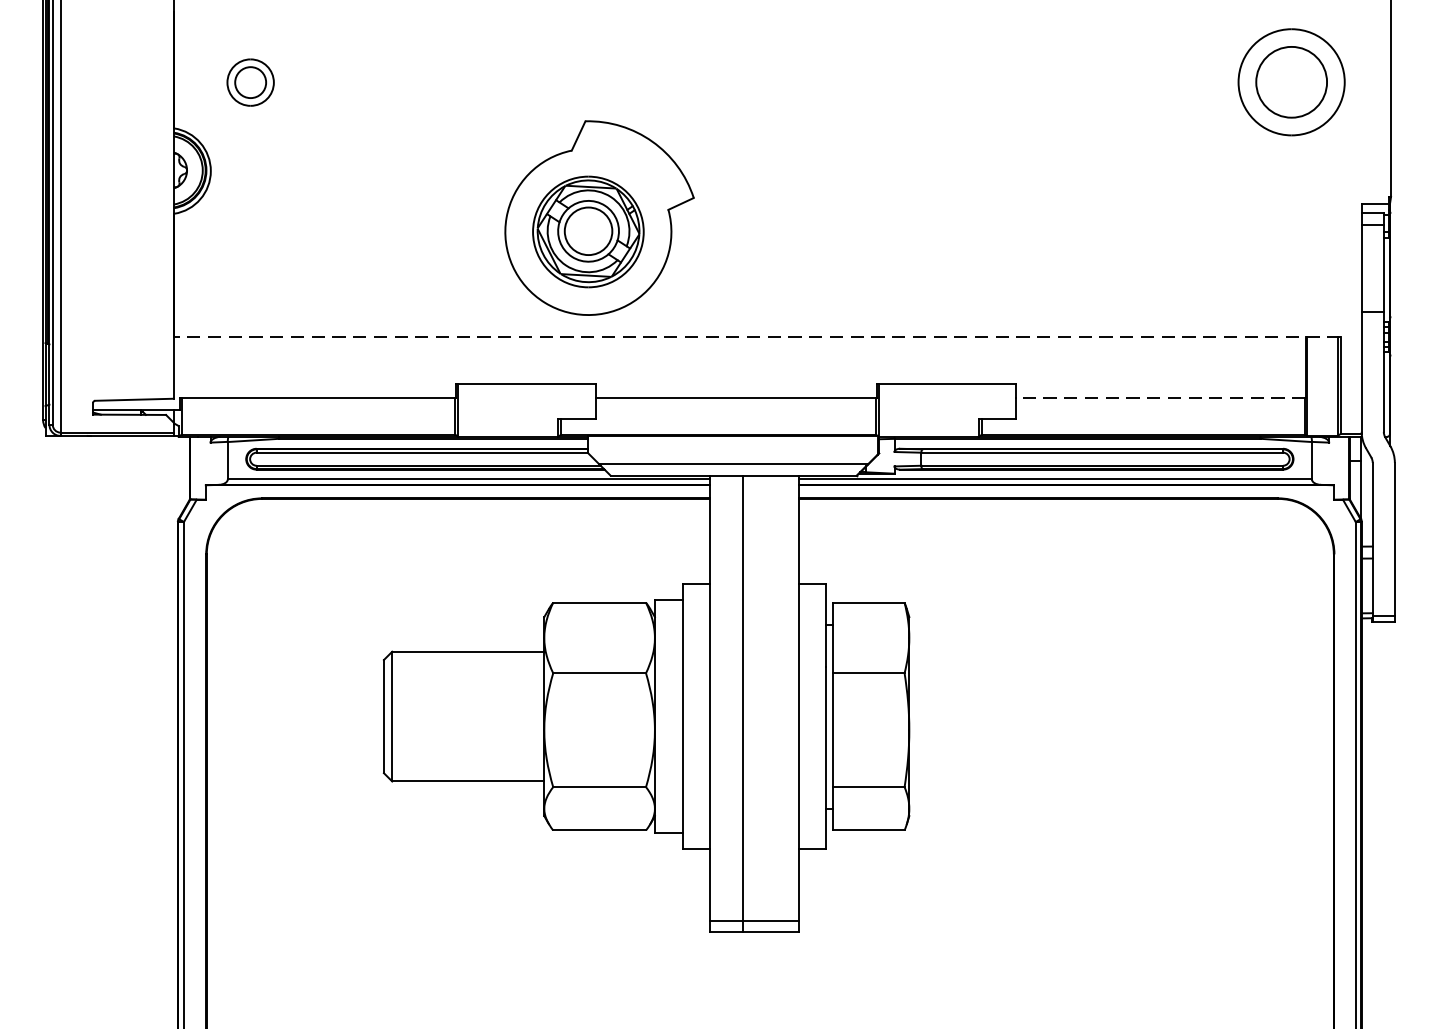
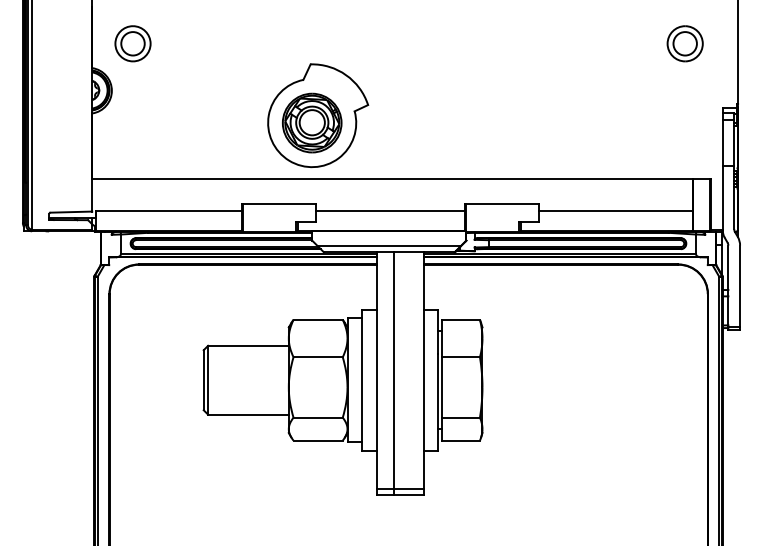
part: (249, 81) -> (132, 43), size x1.43
part: (1290, 81) -> (684, 43), size x0.62
line: (756, 336) -> (401, 178), dashed -> solid
line: (1160, 398) -> (615, 211), dashed -> solid

